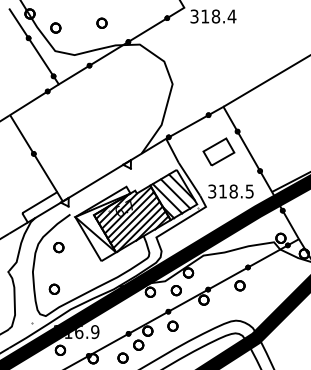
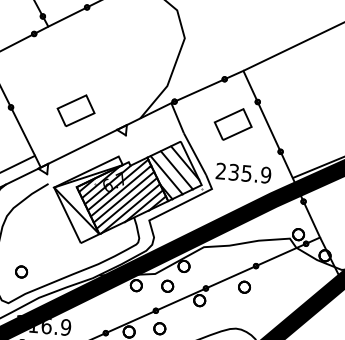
part: (87, 151) -> (75, 110), added
text: (230, 191) -> (242, 173), 318.5 -> 235.9
part: (58, 247) -> (30, 222), removed

